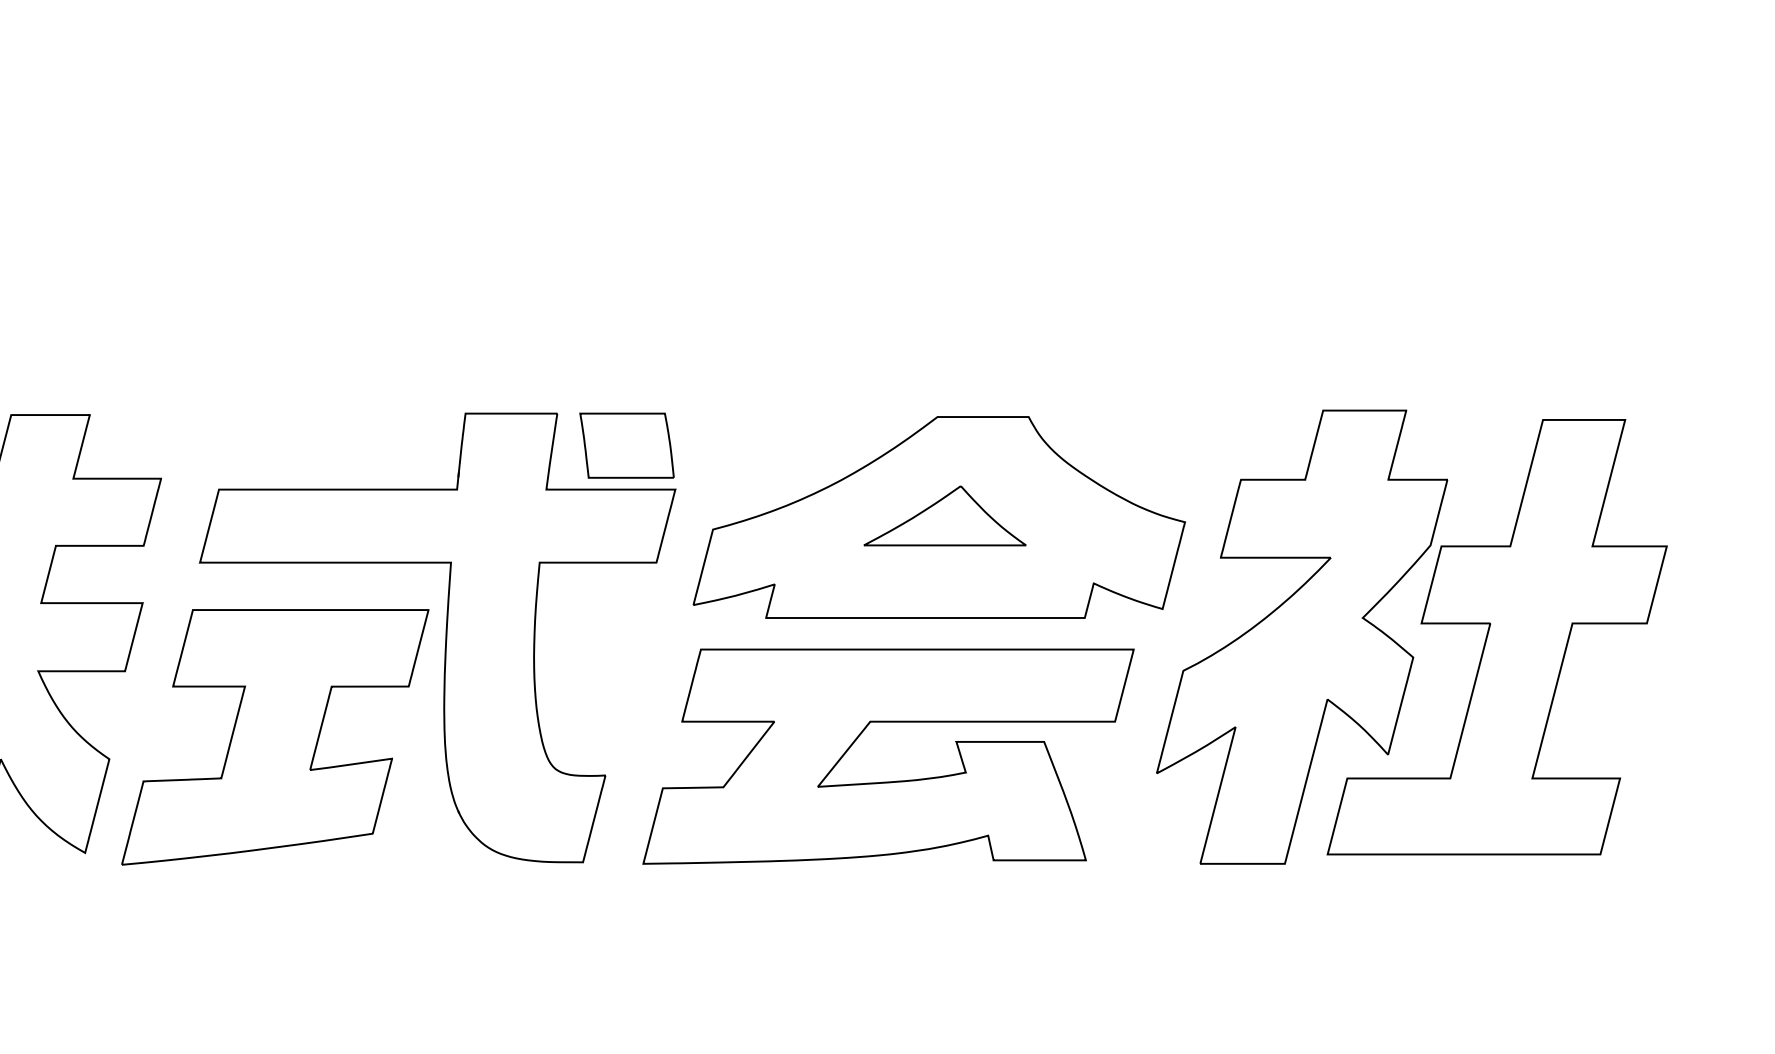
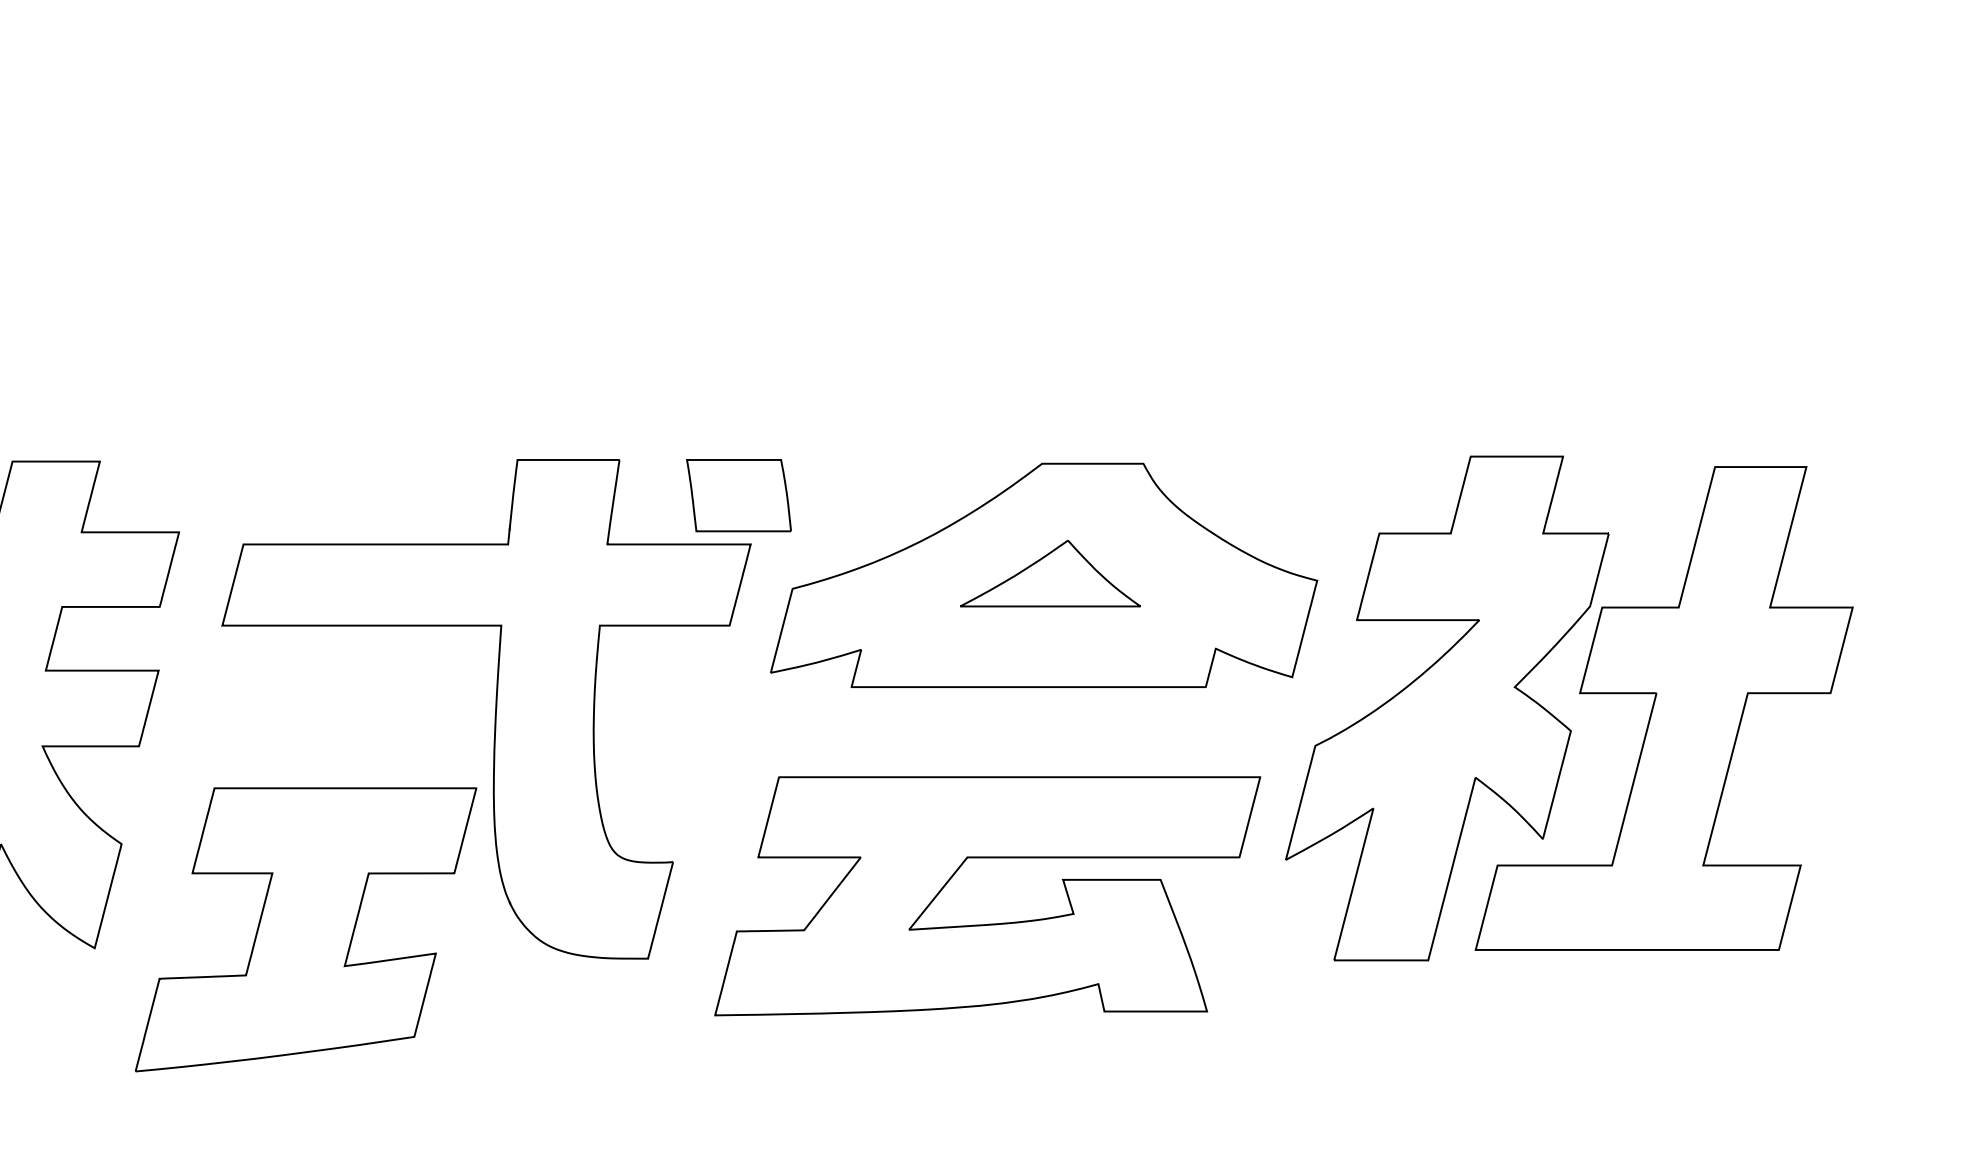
part: (626, 445) -> (738, 495), moved
part: (275, 737) -> (306, 929), moved
part: (889, 781) -> (988, 923), moved

